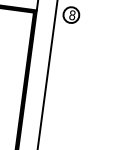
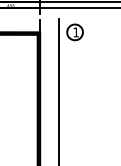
text: (72, 15) -> (76, 32), 8 -> 1

